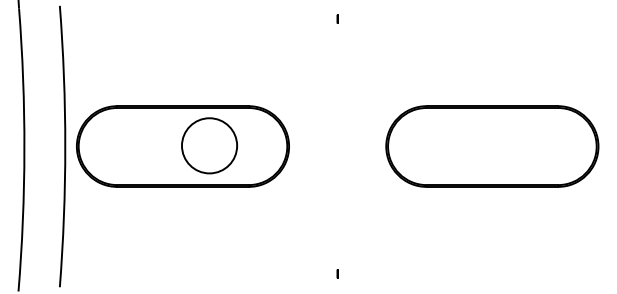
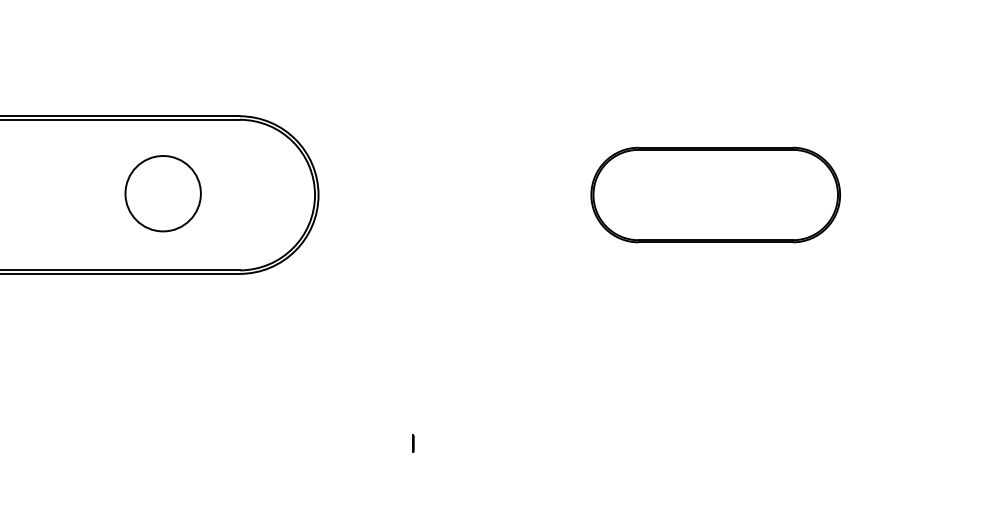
circle: (209, 145) -> (163, 193), size x0.7
part: (492, 146) -> (715, 194), size x0.6

